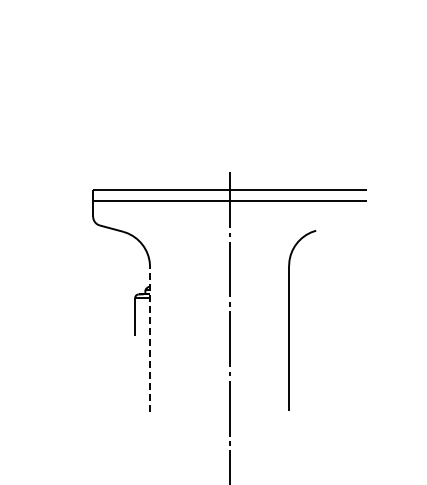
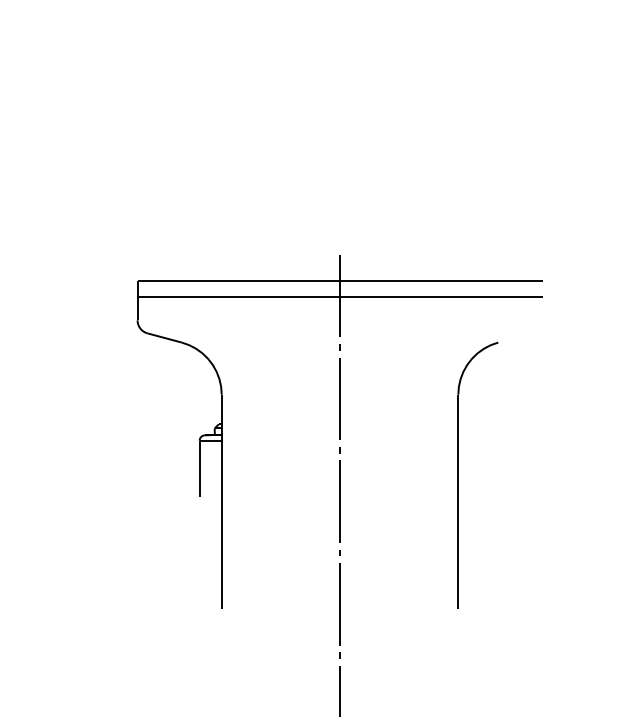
part: (289, 320) -> (458, 475), moved
line: (150, 338) -> (222, 500), dashed -> solid

